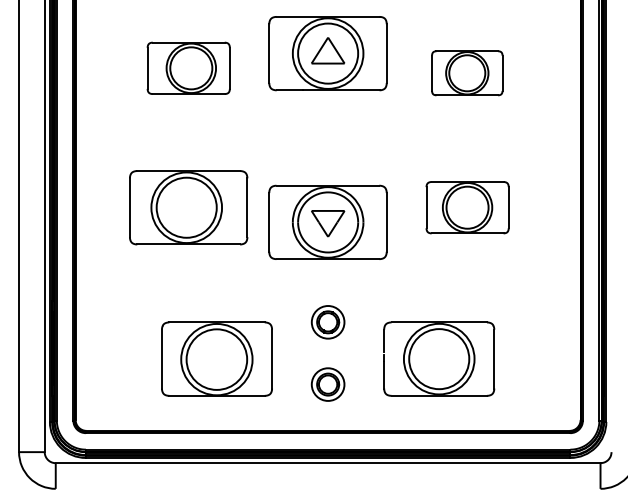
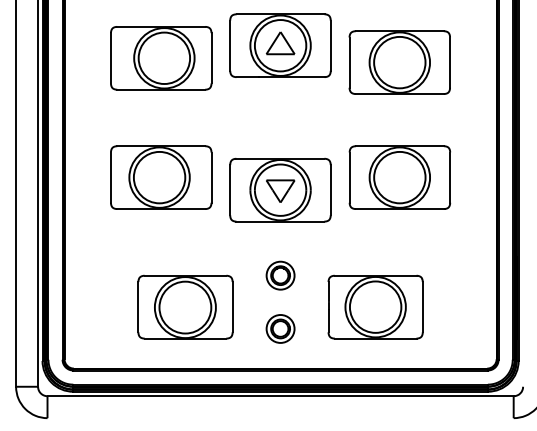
part: (188, 68) -> (161, 58), size x1.43
part: (467, 73) -> (399, 62), size x1.67
part: (467, 207) -> (399, 177), size x1.43

